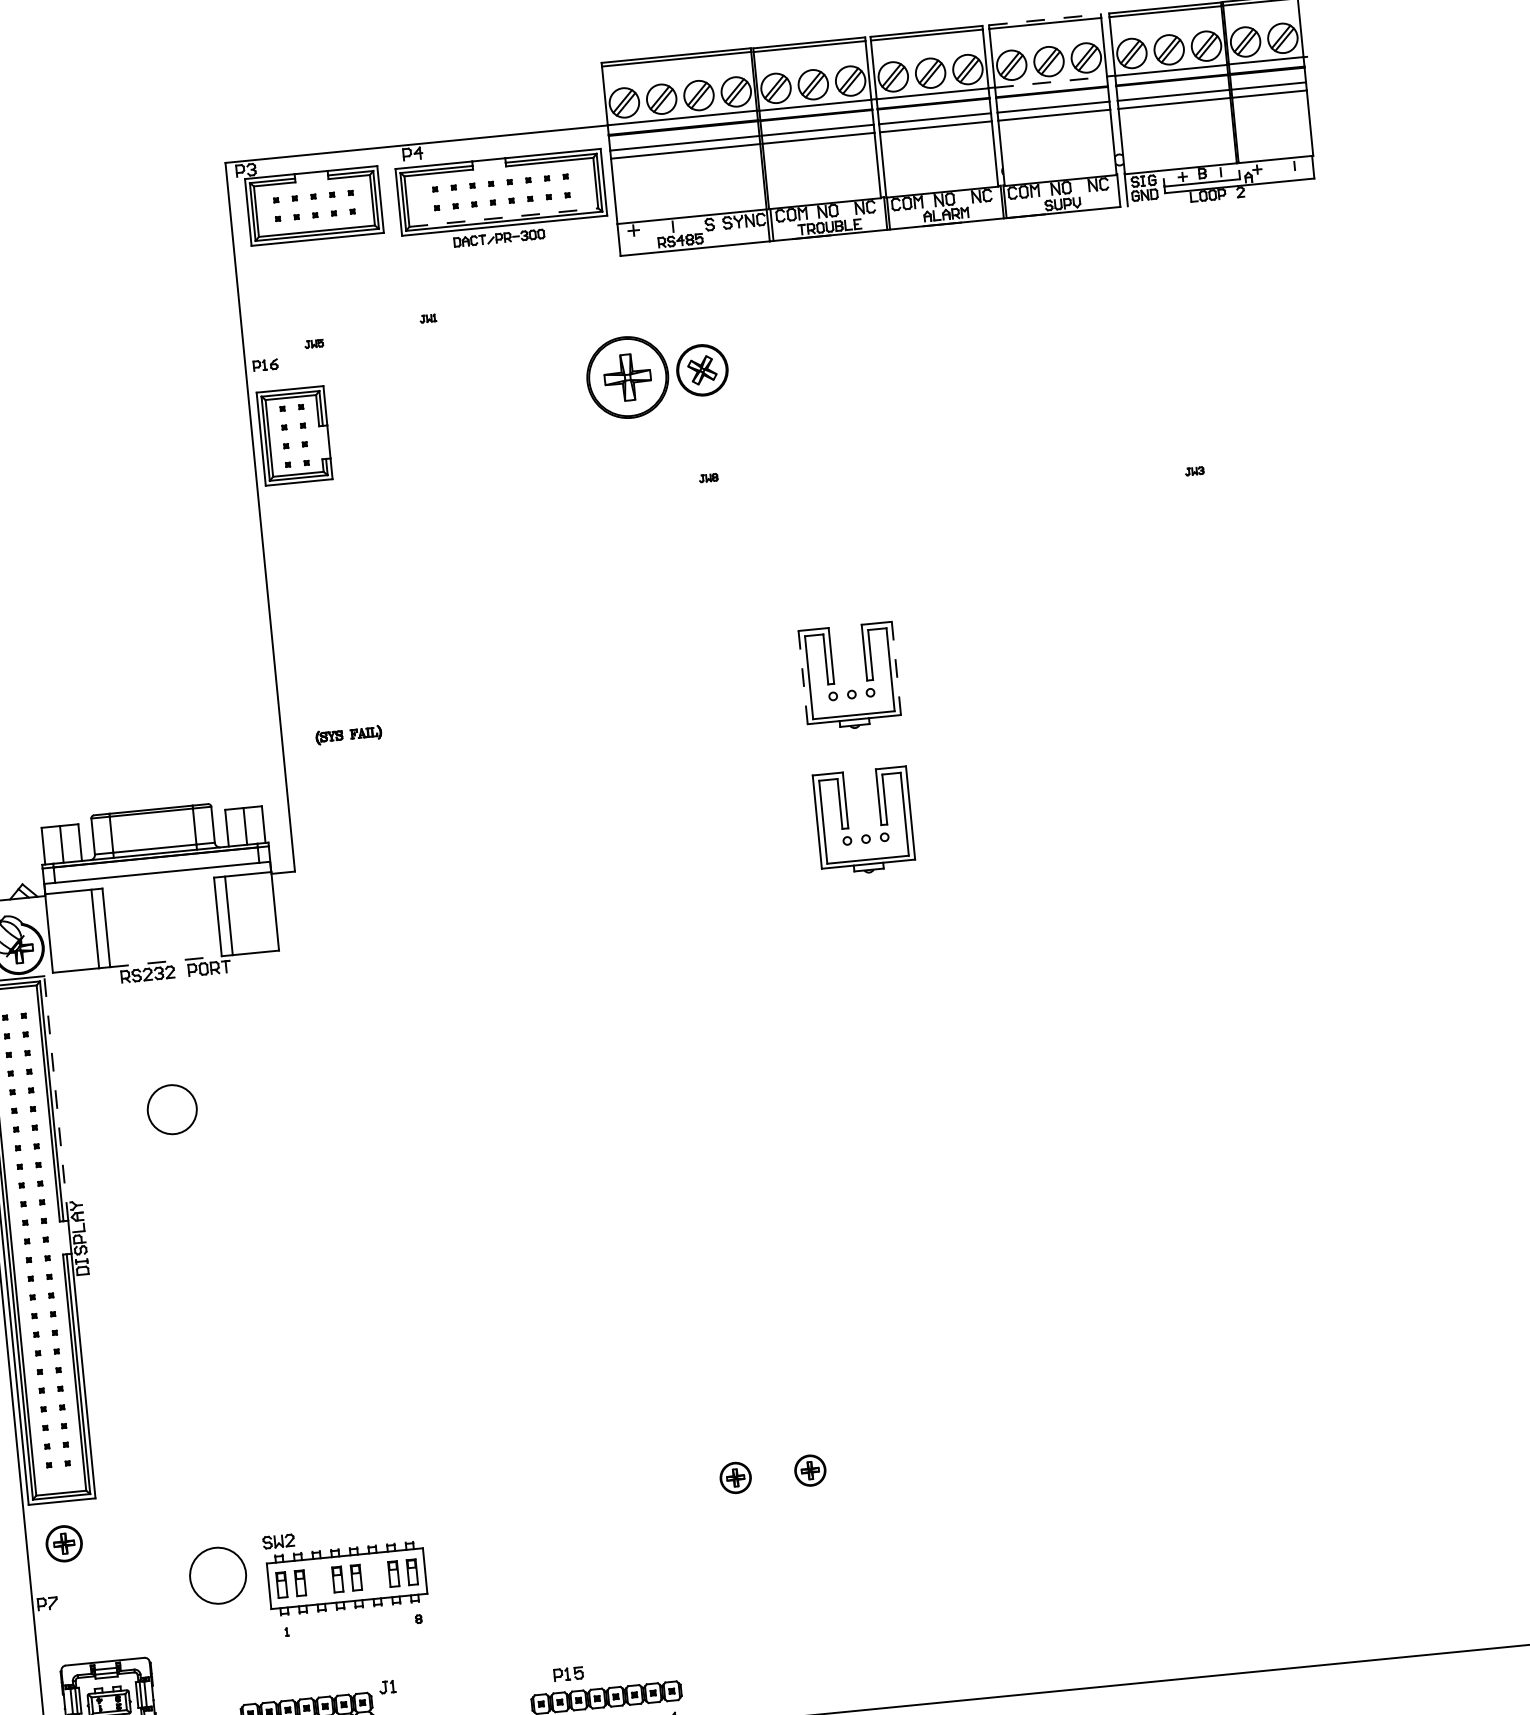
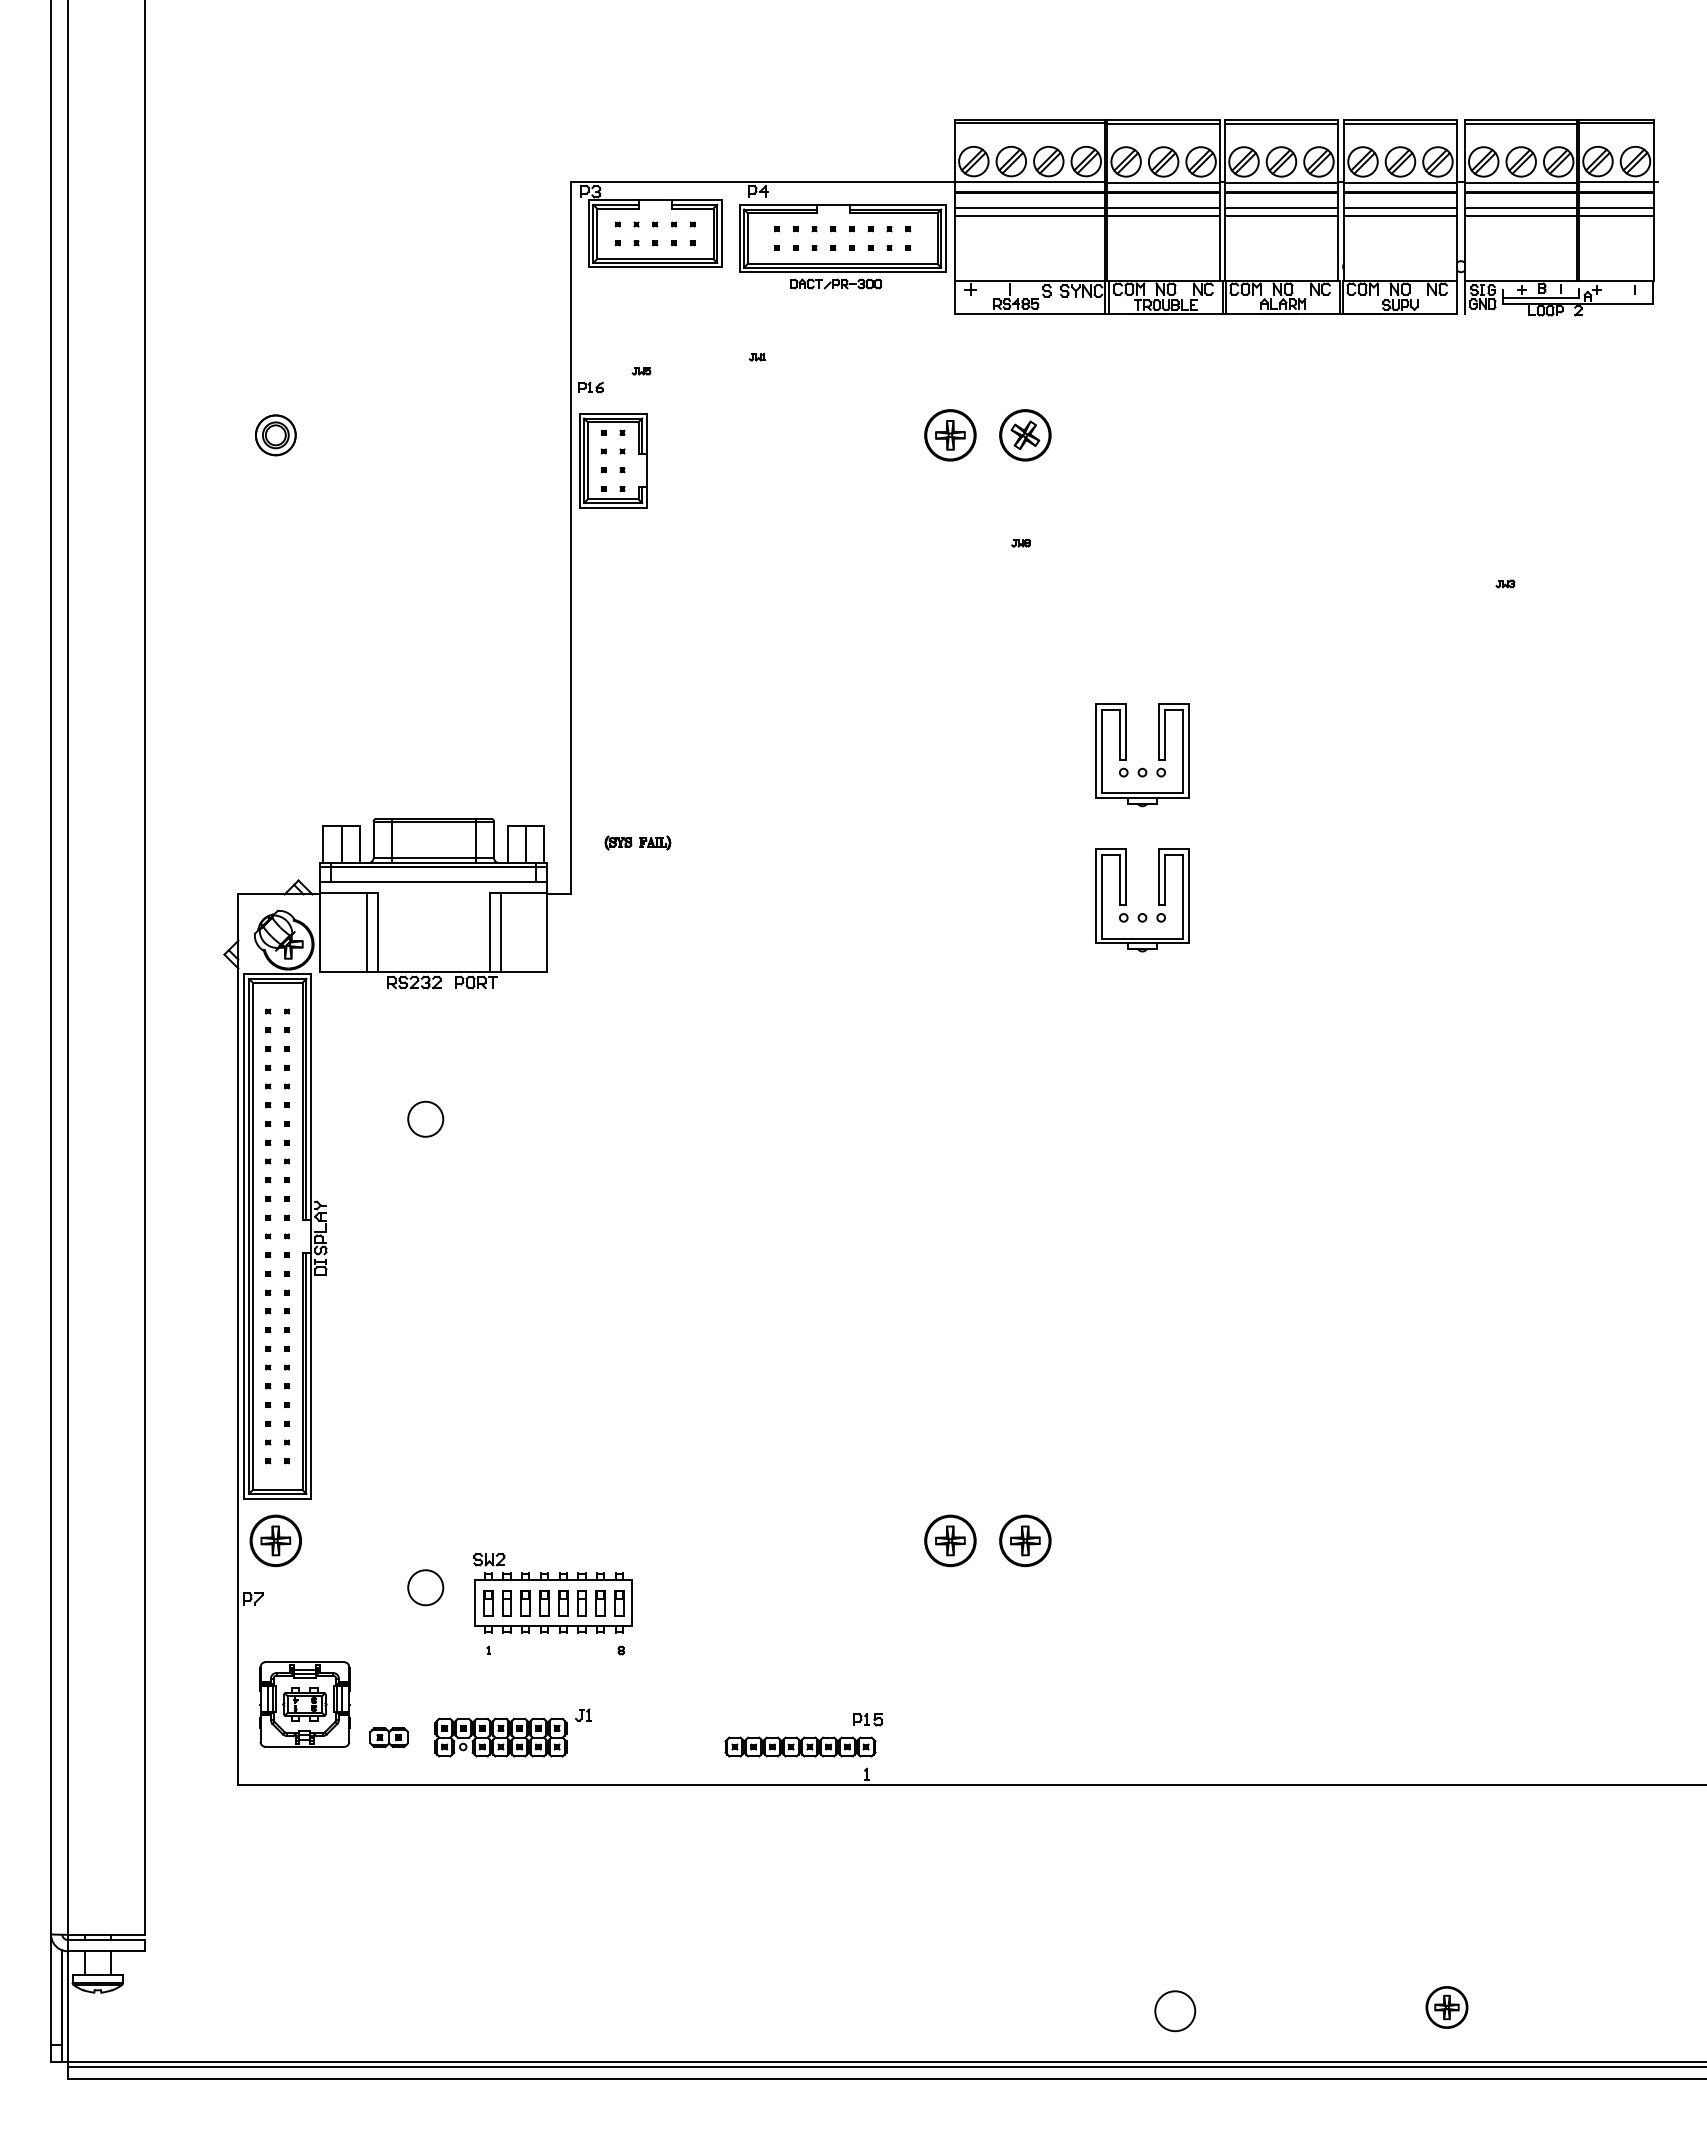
line: (1044, 19) -> (1400, 119), dashed -> solid
line: (1051, 82) -> (1400, 182), dashed -> solid
line: (503, 217) -> (842, 263), dashed -> solid
part: (627, 377) -> (950, 435), size x0.62
line: (896, 667) -> (1189, 750), dashed -> solid
line: (802, 677) -> (1095, 750), dashed -> solid
part: (348, 734) -> (637, 842), moved
line: (166, 961) -> (434, 971), dashed -> solid
line: (56, 1097) -> (311, 1096), dashed -> solid
circle: (172, 1108) -> (425, 1118), size x0.71
part: (810, 1470) -> (1025, 1540), size x1.67
part: (735, 1477) -> (950, 1540), size x1.67
part: (63, 1543) -> (275, 1540), size x1.43
circle: (217, 1575) -> (425, 1587), size x0.62
part: (374, 1576) -> (581, 1603), added
part: (318, 1581) -> (525, 1603), added
part: (569, 1673) -> (868, 1719), moved

